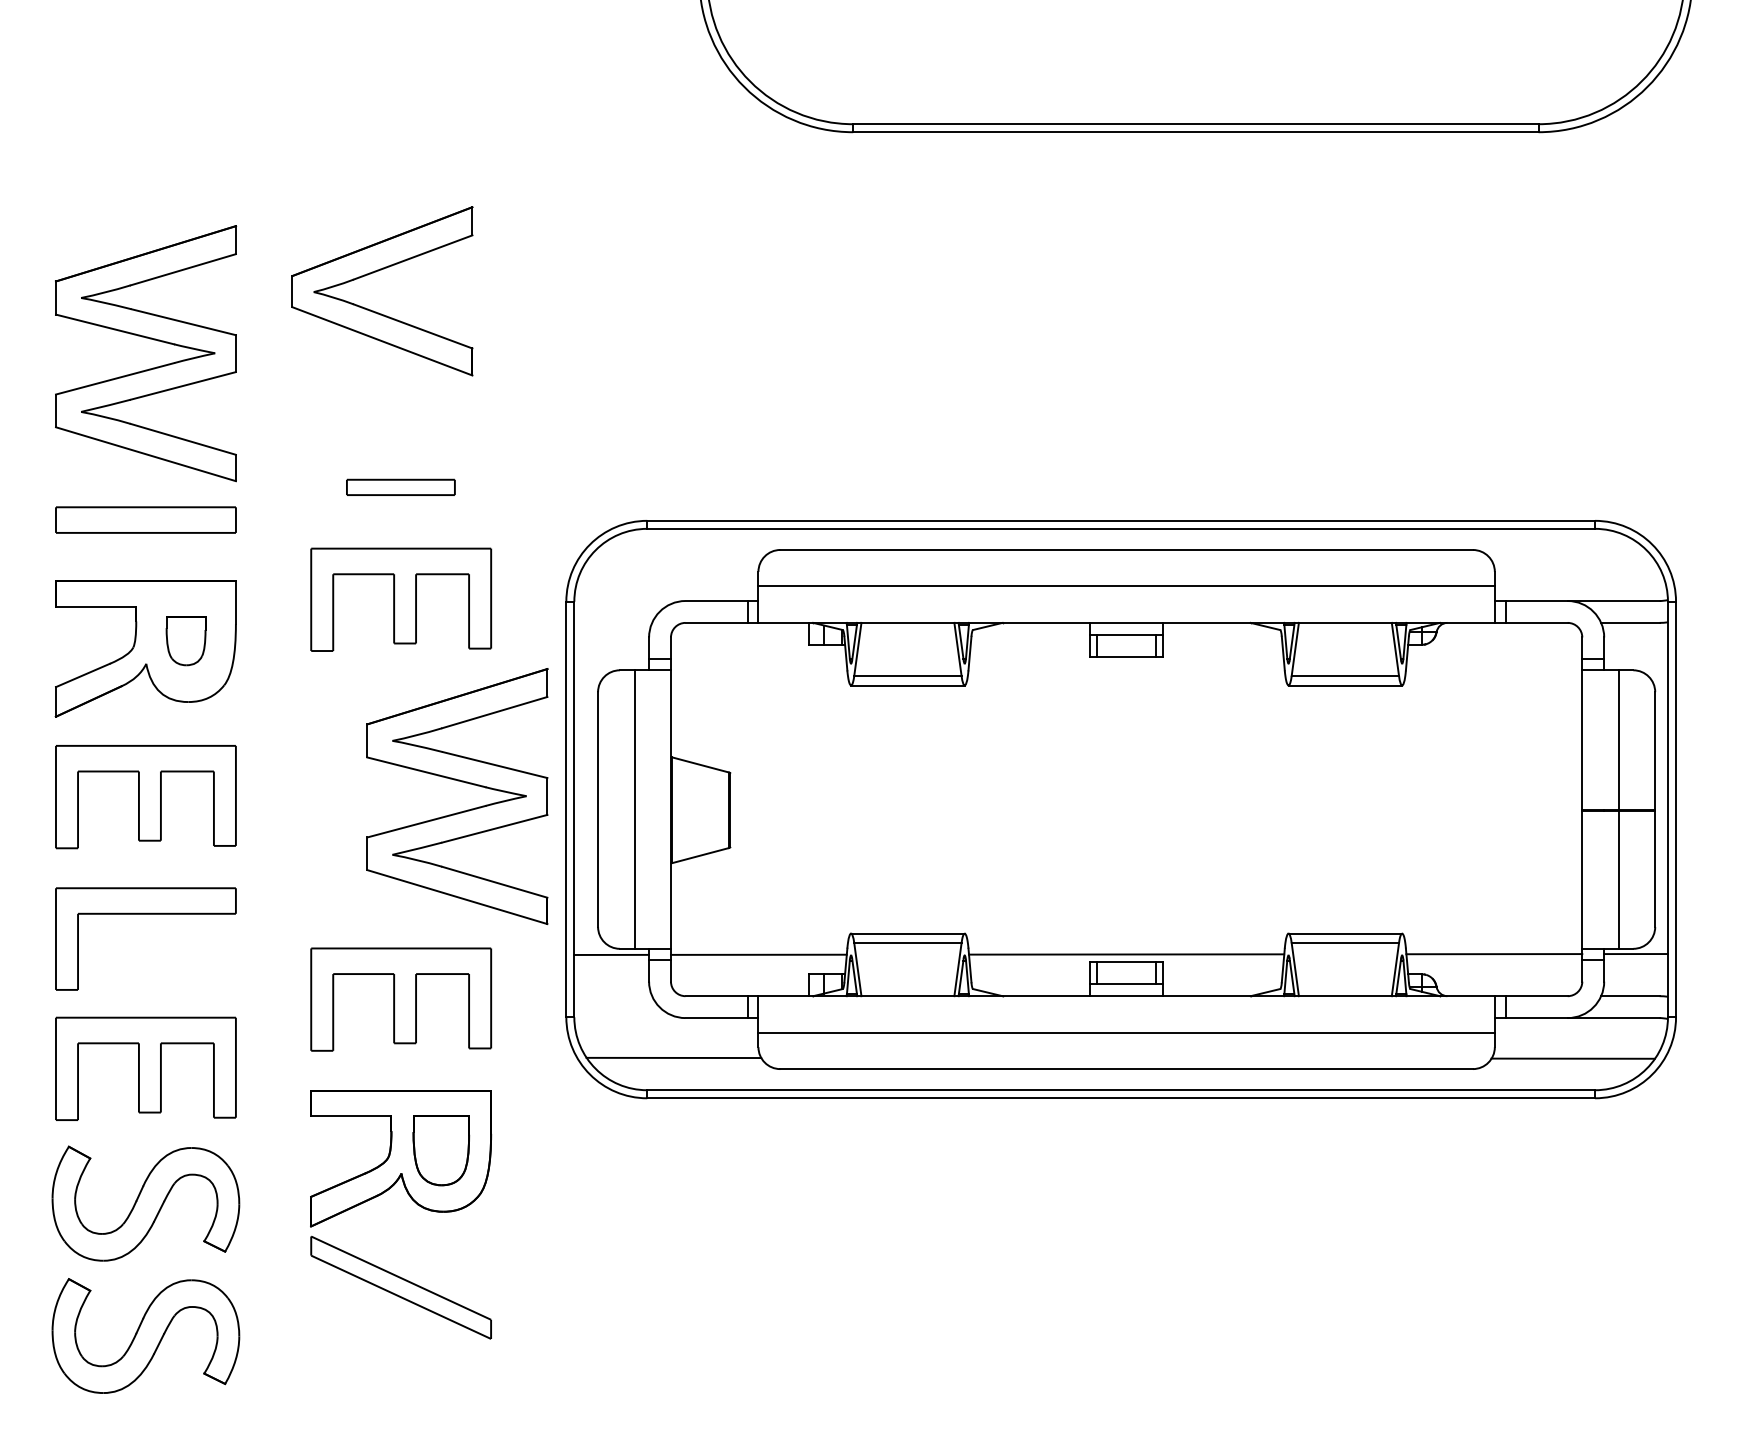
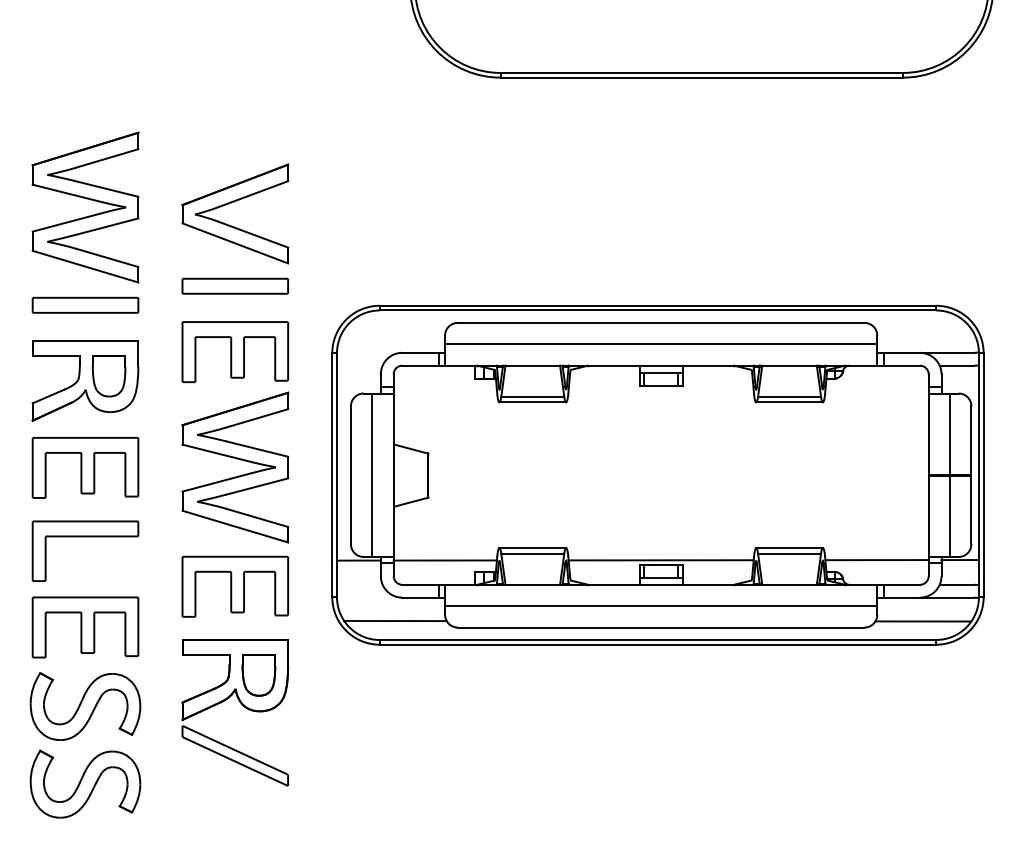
part: (375, 273) -> (231, 203), moved
part: (399, 486) -> (234, 285), size x1.67
part: (185, 641) -> (108, 376), size x1.43
part: (459, 782) -> (236, 459), moved

